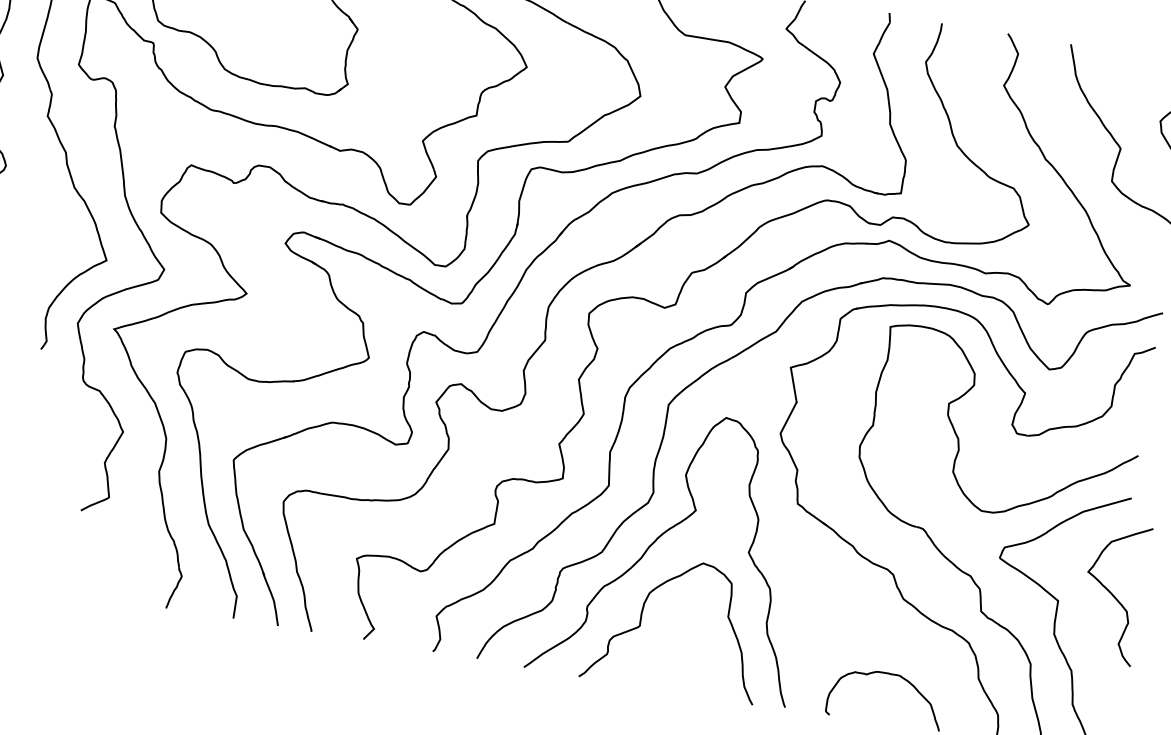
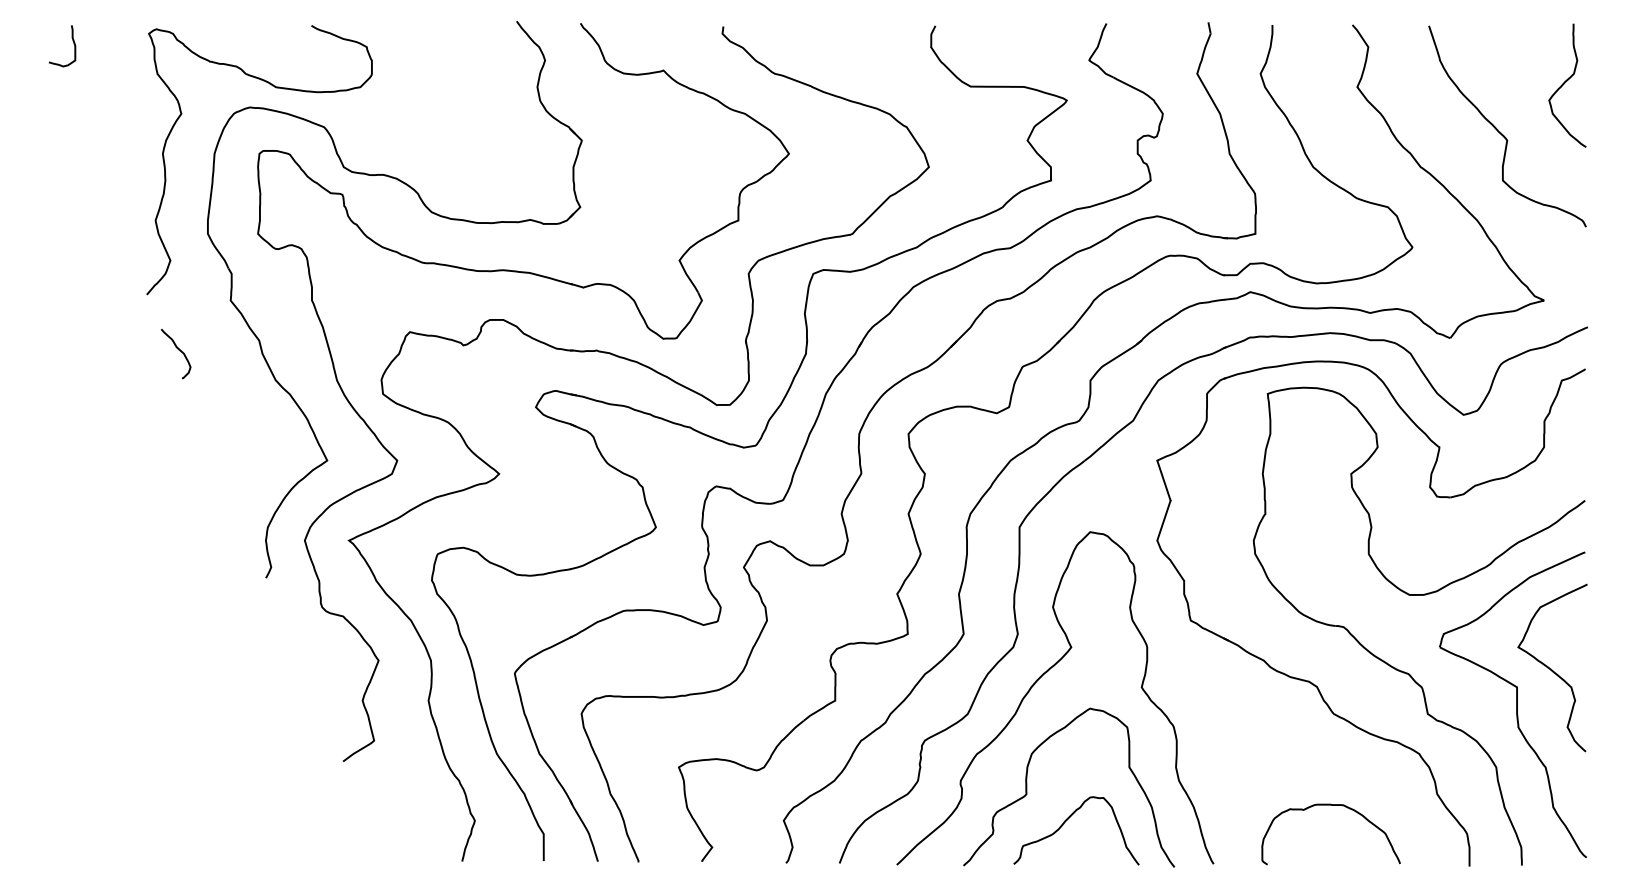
curve: (1112, 593) -> (1551, 668), moved
curve: (670, 652) -> (1067, 820), added

